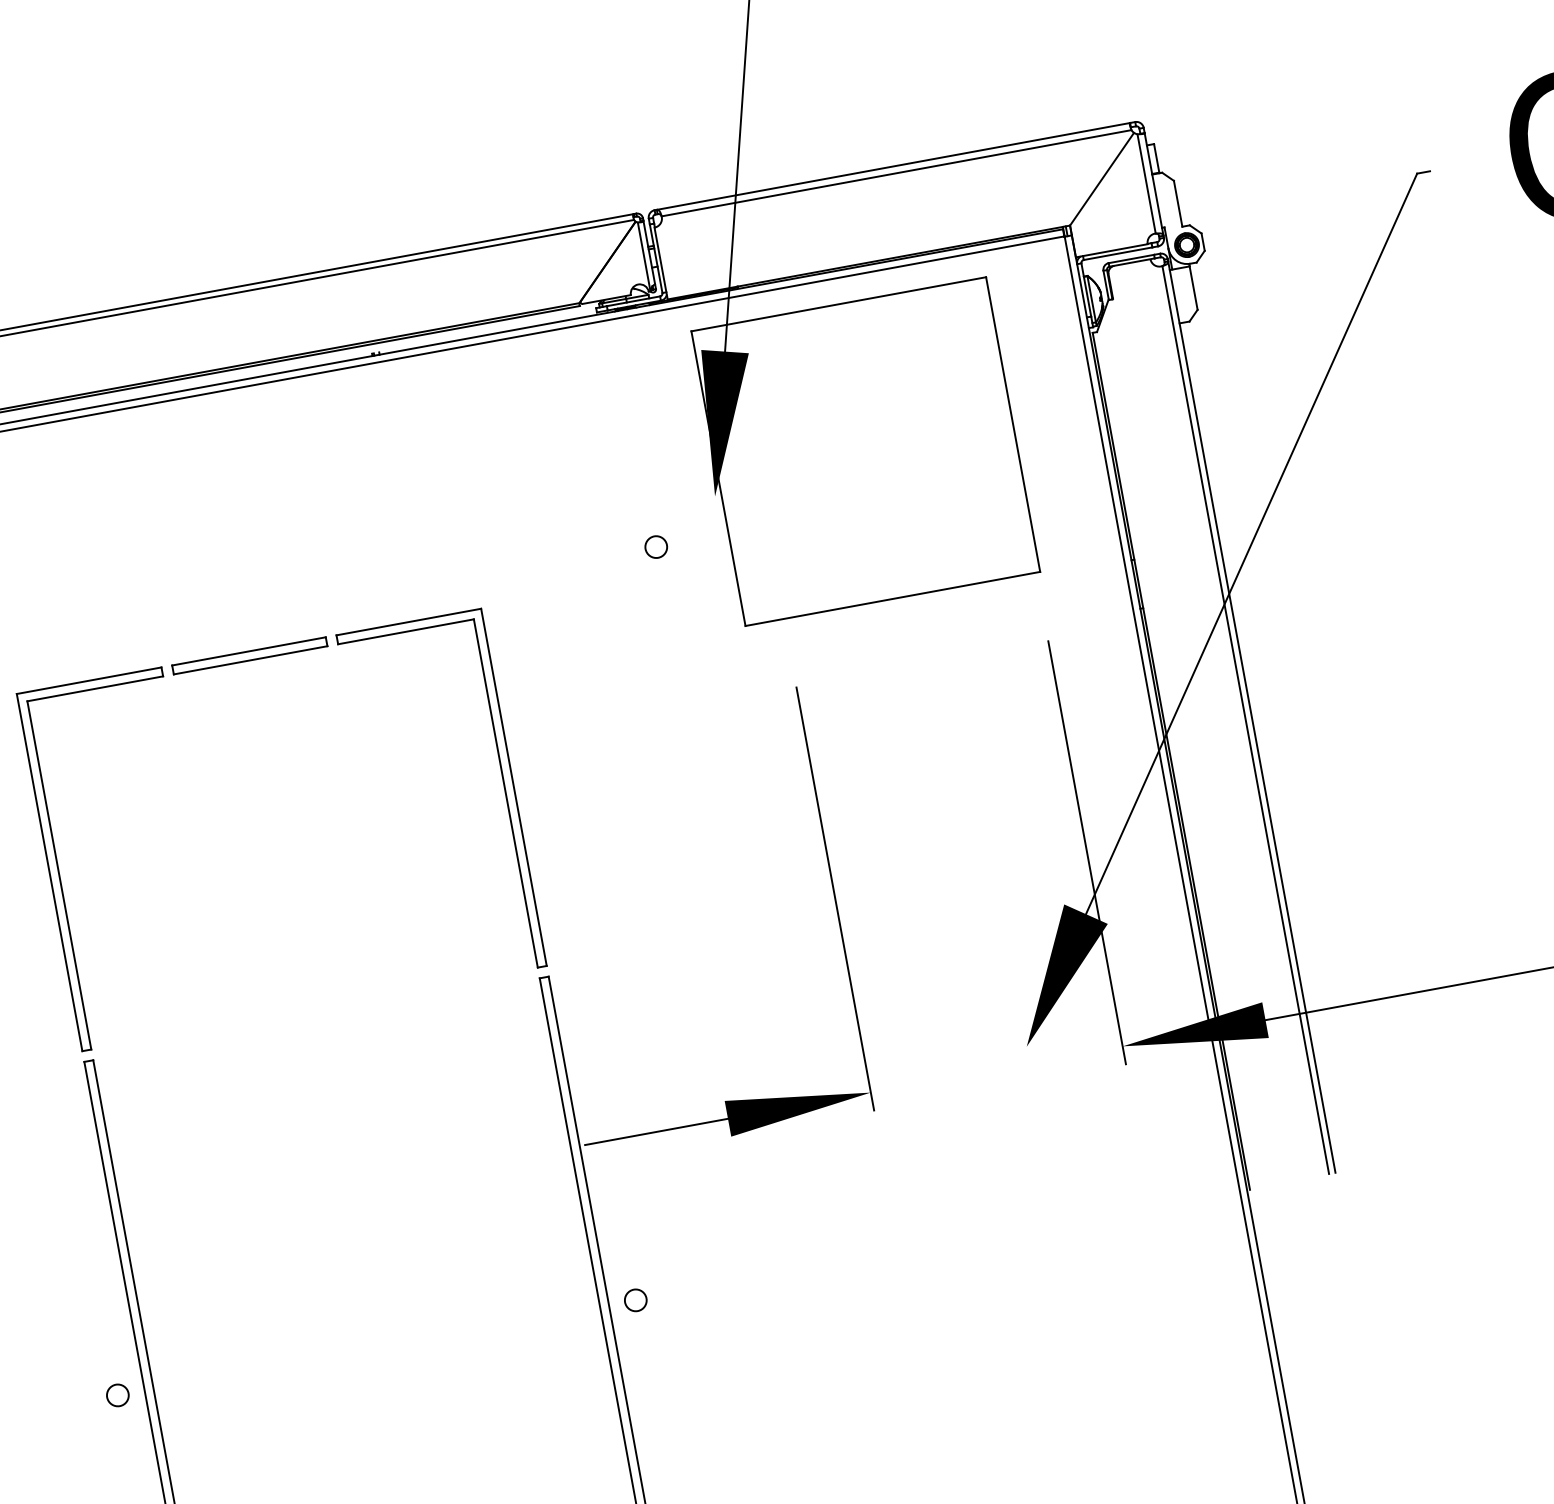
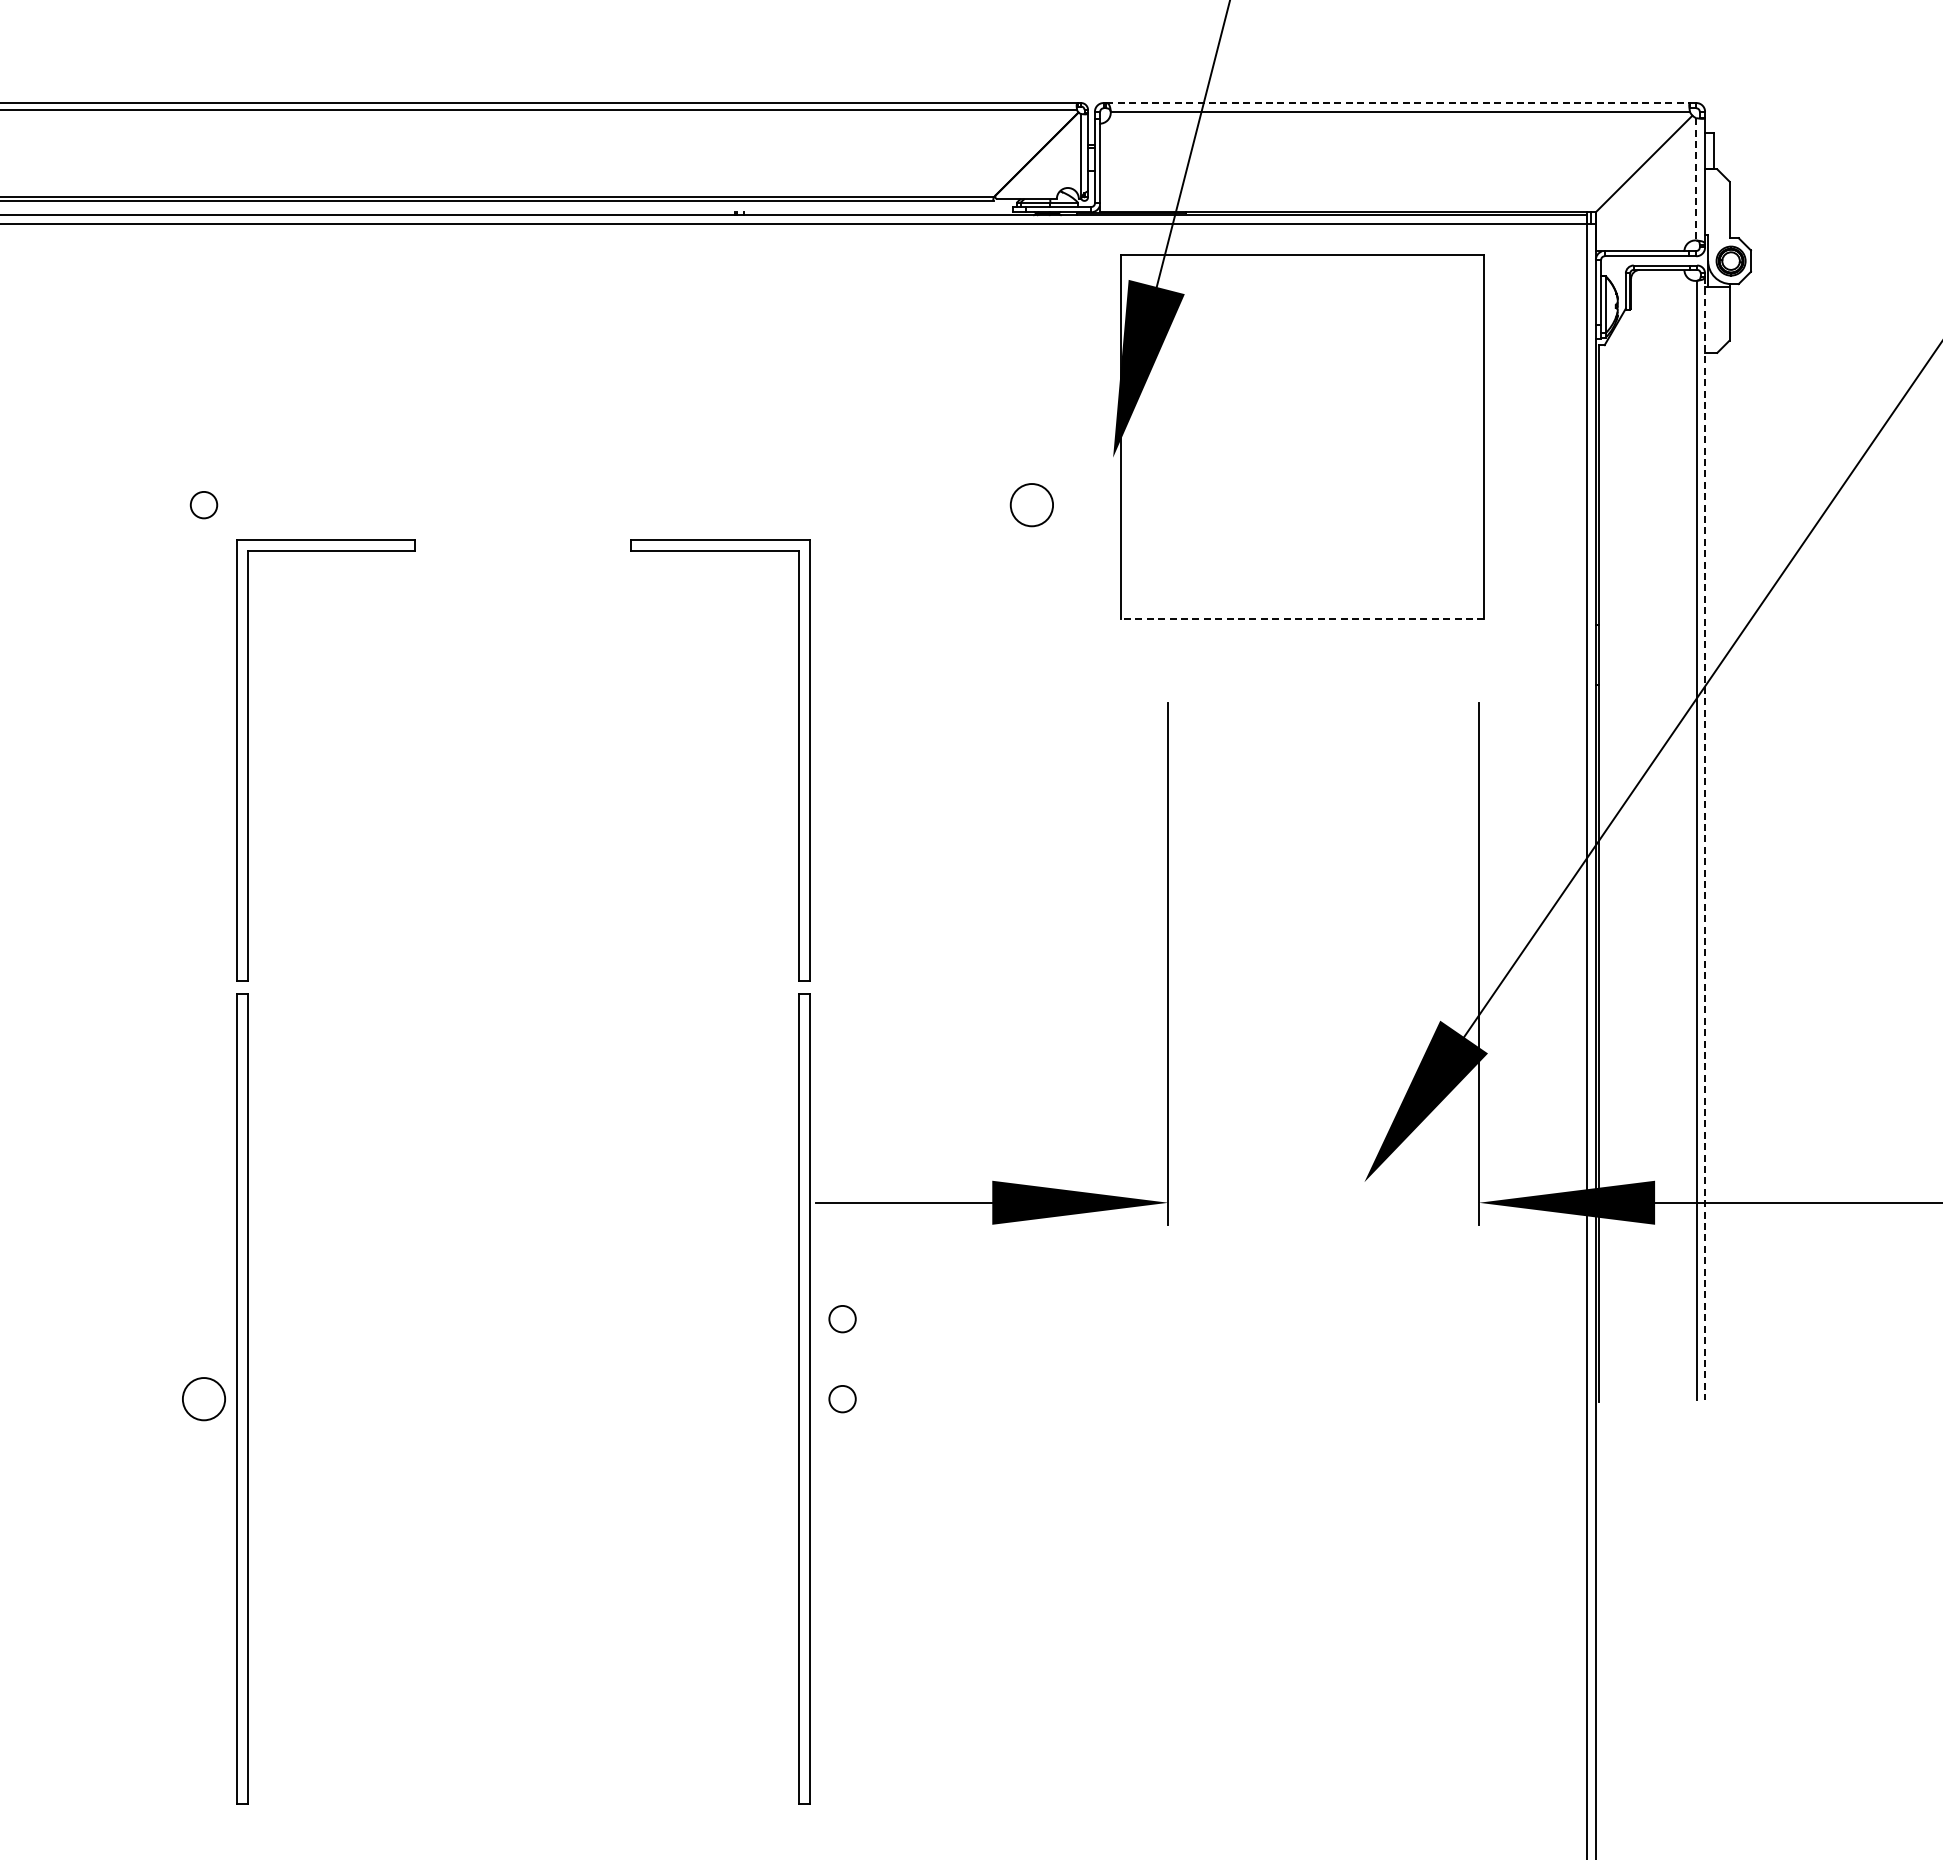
line: (893, 166) -> (1398, 103), solid -> dashed
line: (1146, 184) -> (1696, 179), solid -> dashed
circle: (655, 546) -> (1031, 504), size x1.6
line: (892, 598) -> (1302, 618), solid -> dashed
part: (249, 655) -> (523, 545), removed
line: (1252, 717) -> (1705, 838), solid -> dashed
circle: (623, 1235) -> (842, 1319), added
circle: (117, 1394) -> (203, 1398), size x1.6

